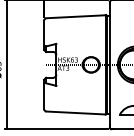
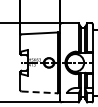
line: (77, 113) -> (40, 92), solid -> dashed

